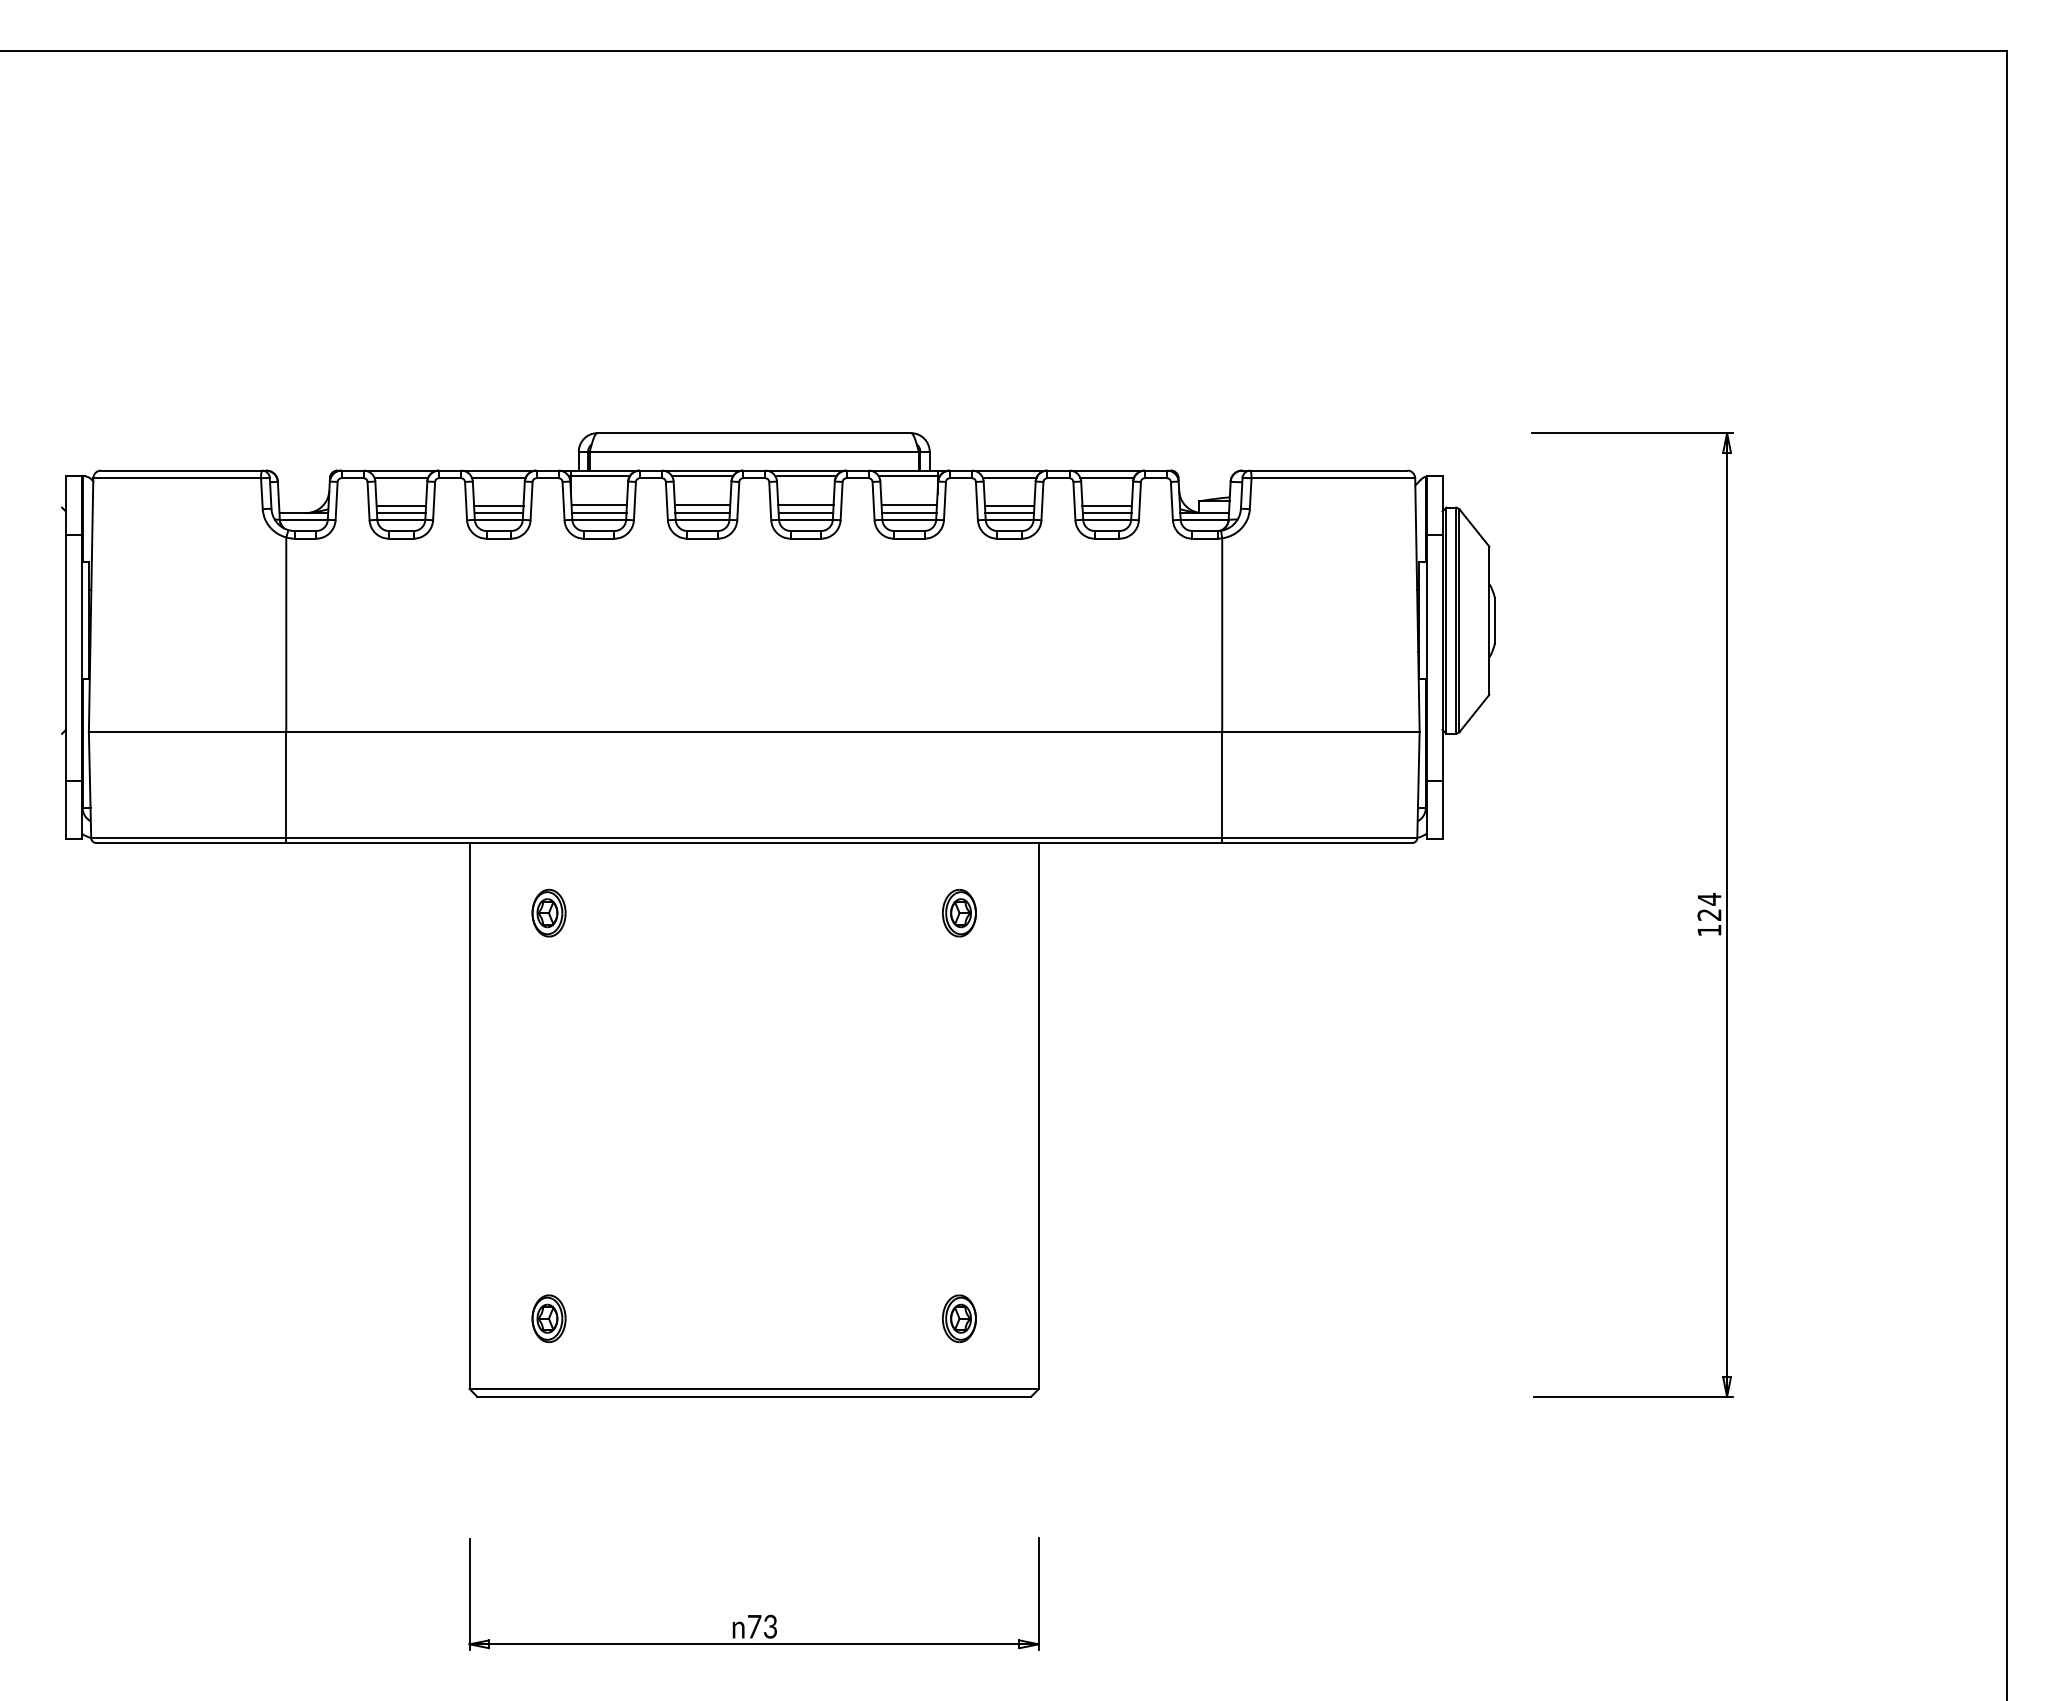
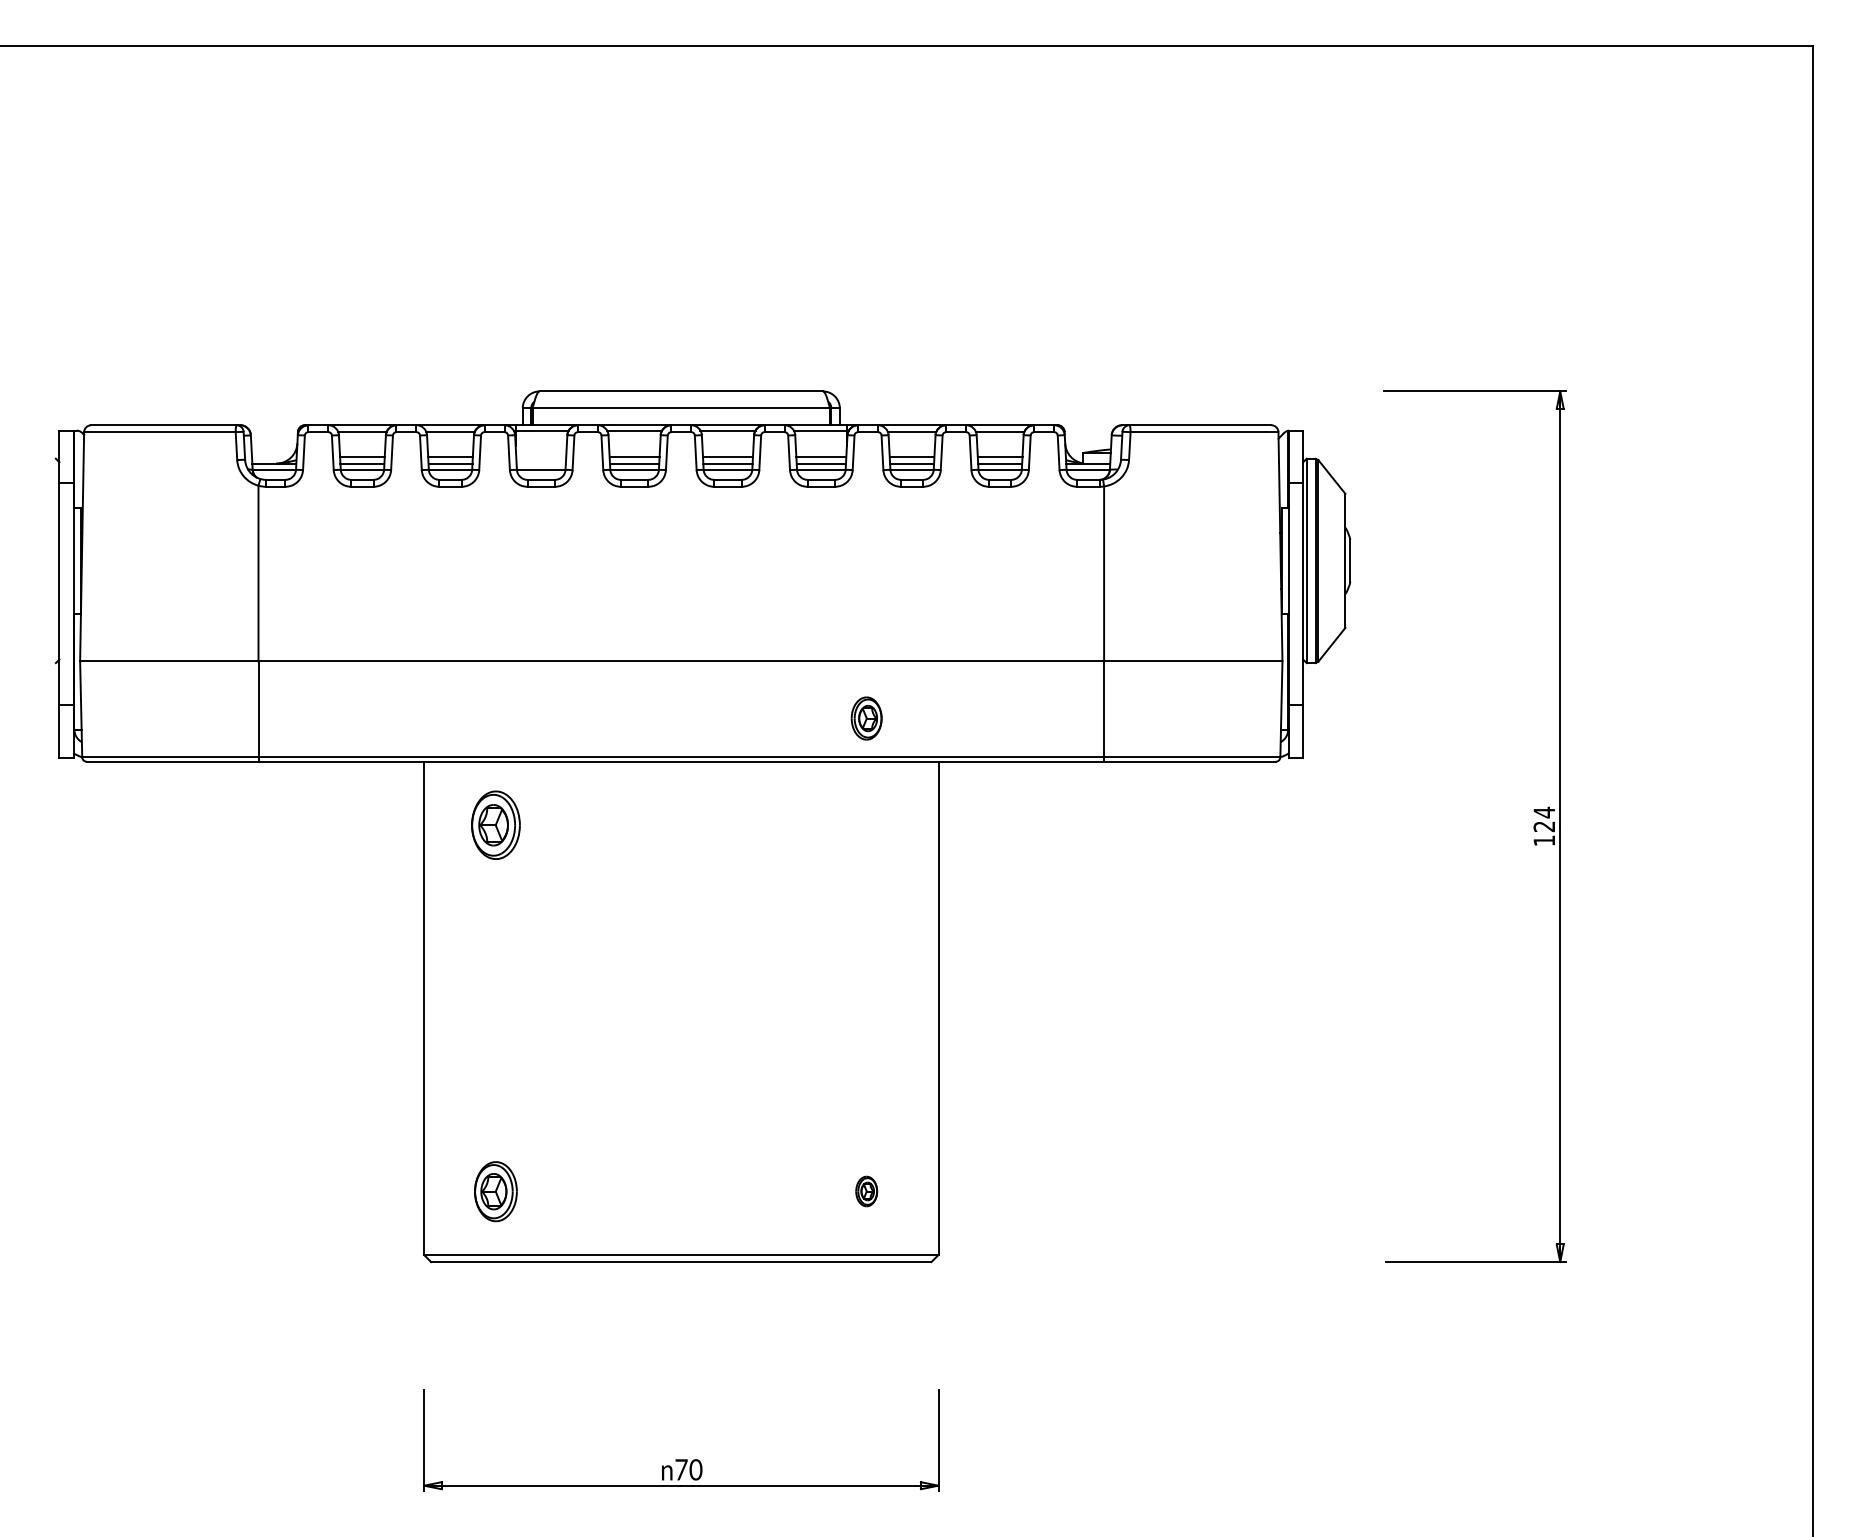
line: (598, 505) -> (540, 456), removed
line: (598, 513) -> (540, 464), removed
part: (548, 912) -> (495, 824), size x1.6
part: (959, 912) -> (866, 717), moved
part: (548, 1318) -> (495, 1191), size x1.4
part: (959, 1318) -> (866, 1191), size x0.7
text: (770, 1626) -> (695, 1469), 73 -> 70

